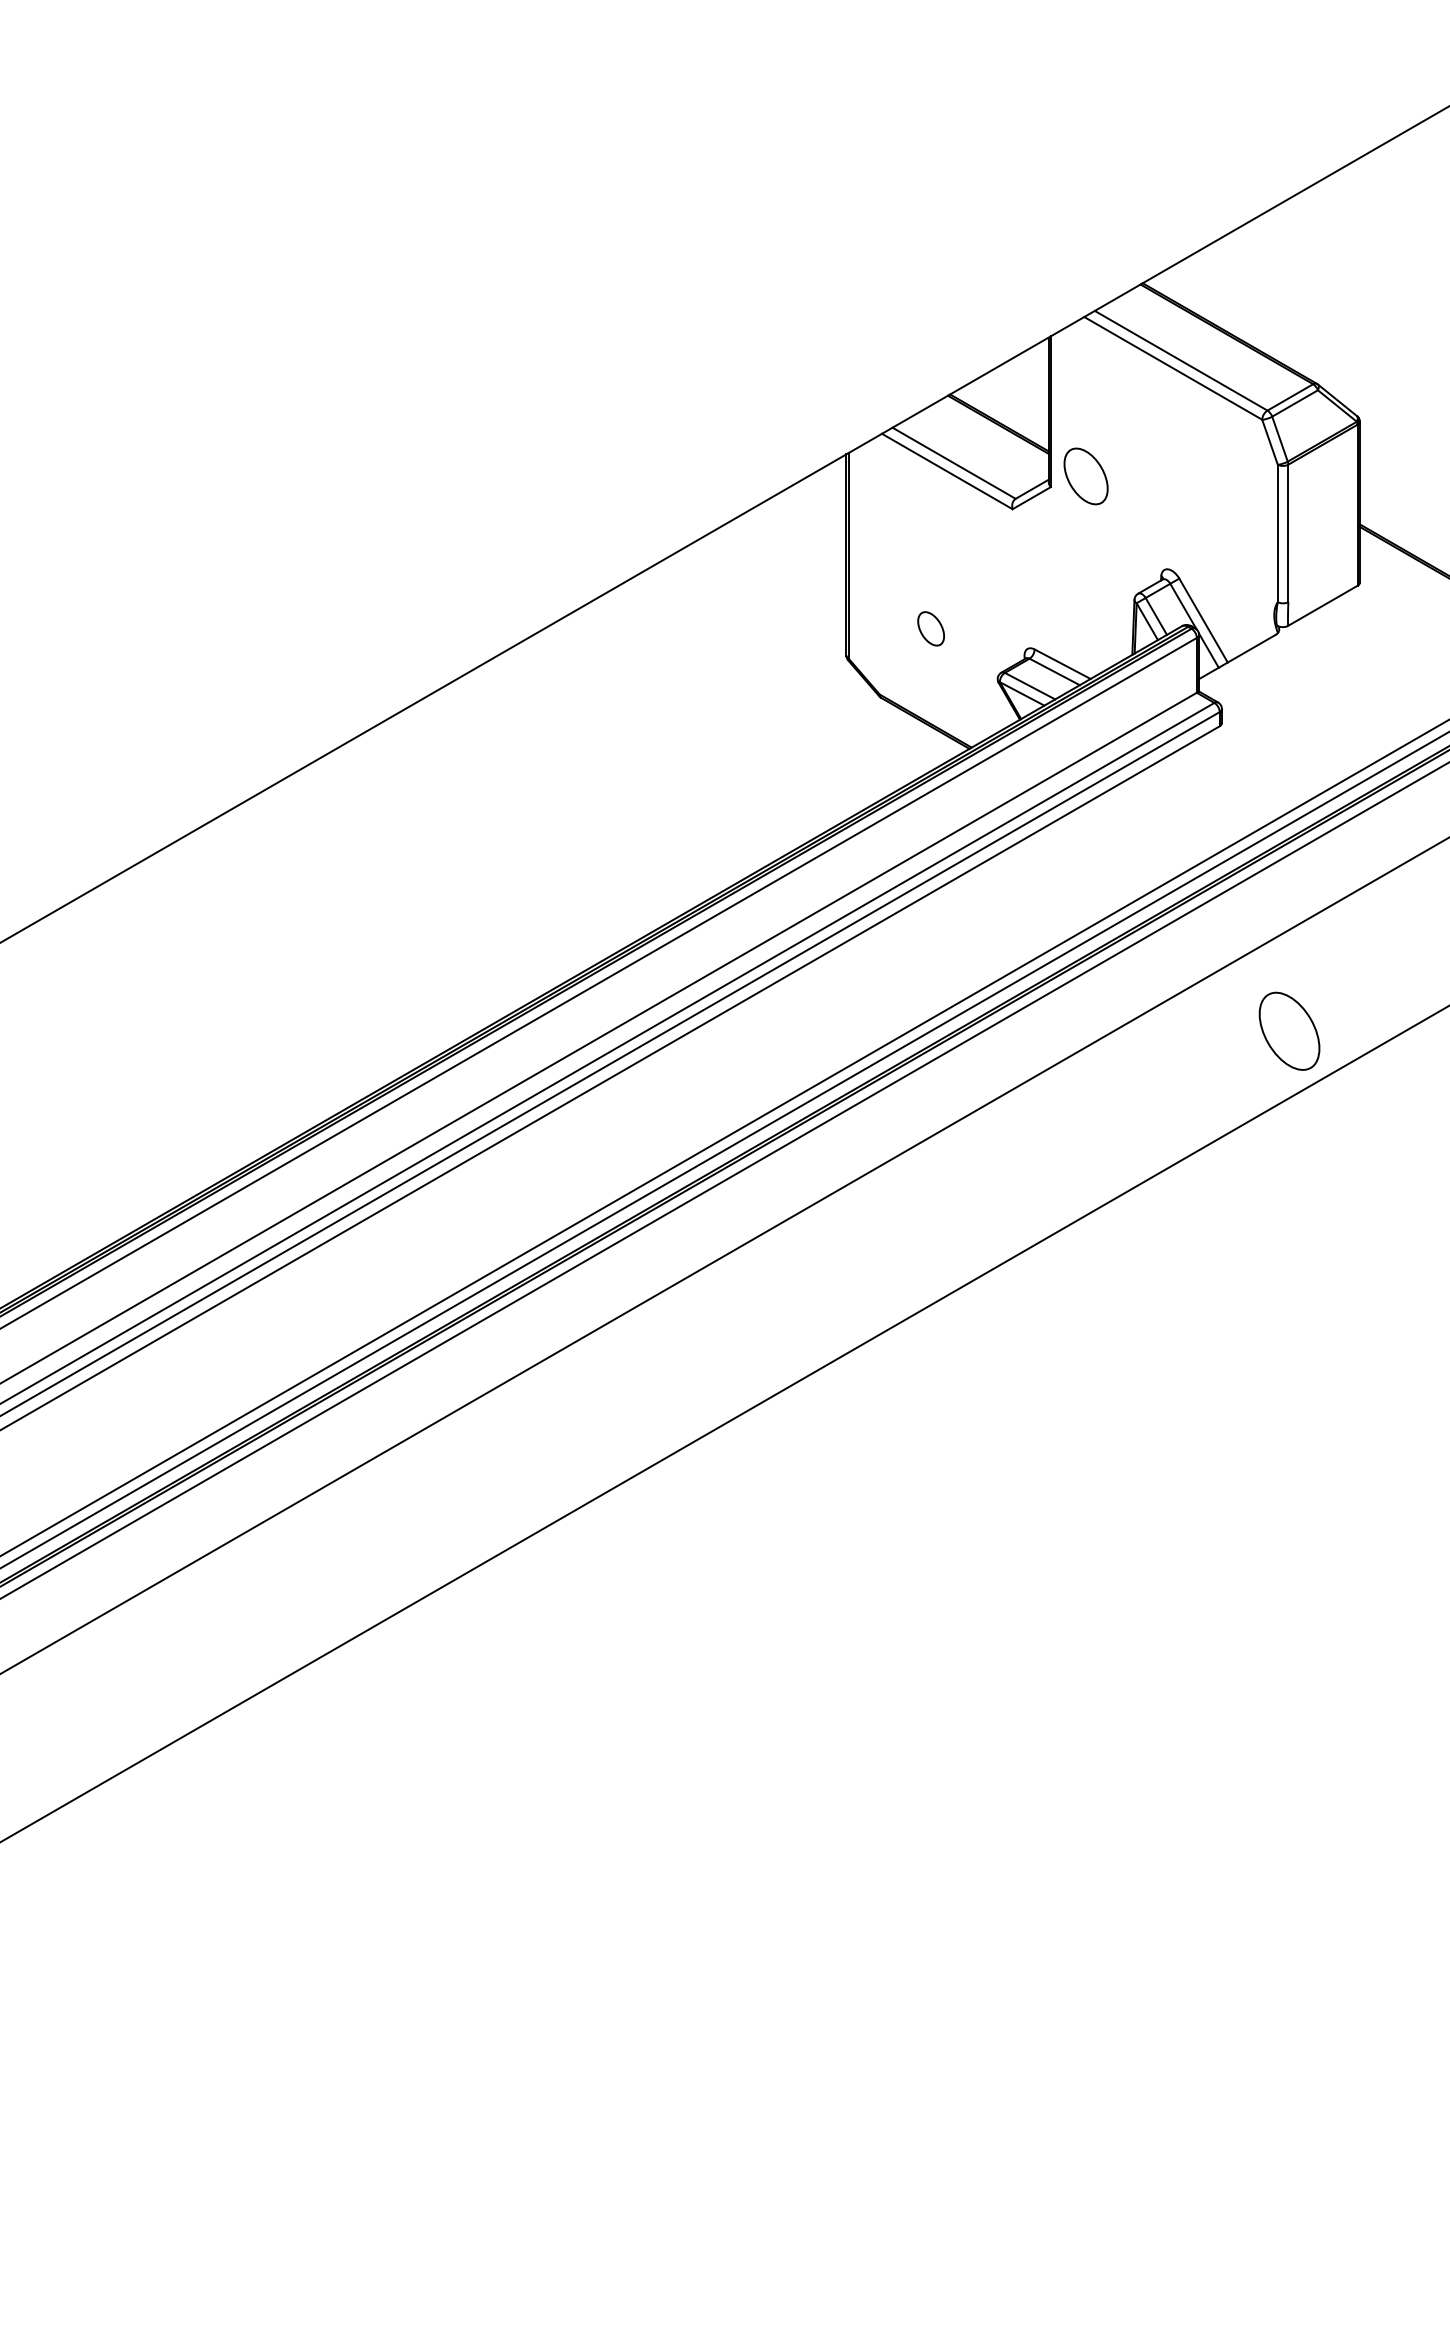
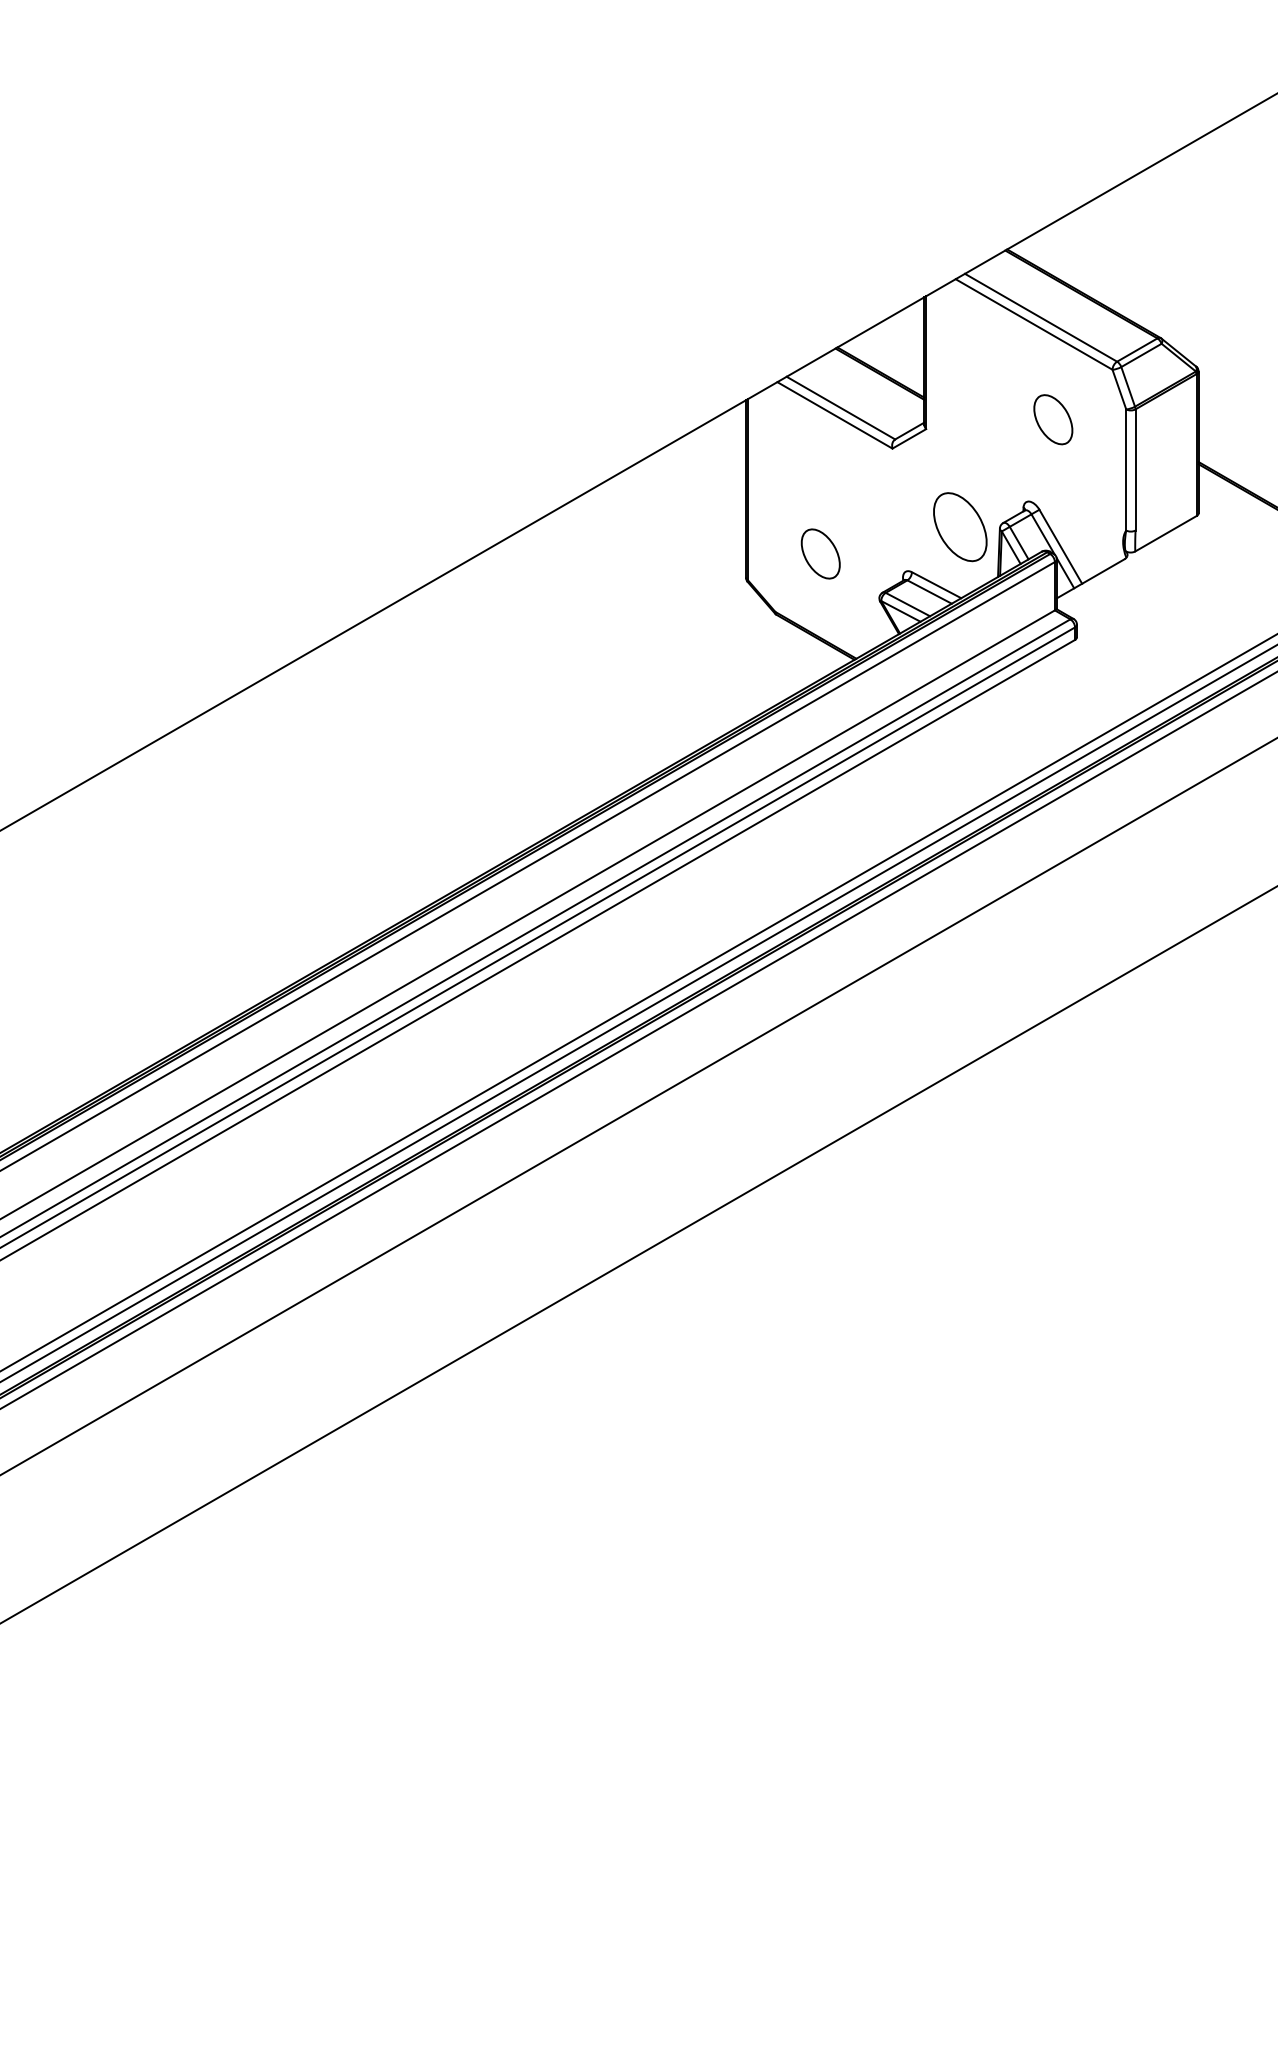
part: (1085, 476) -> (1052, 419), moved
part: (930, 628) -> (820, 553), size x1.67
part: (1289, 1030) -> (960, 526), moved

